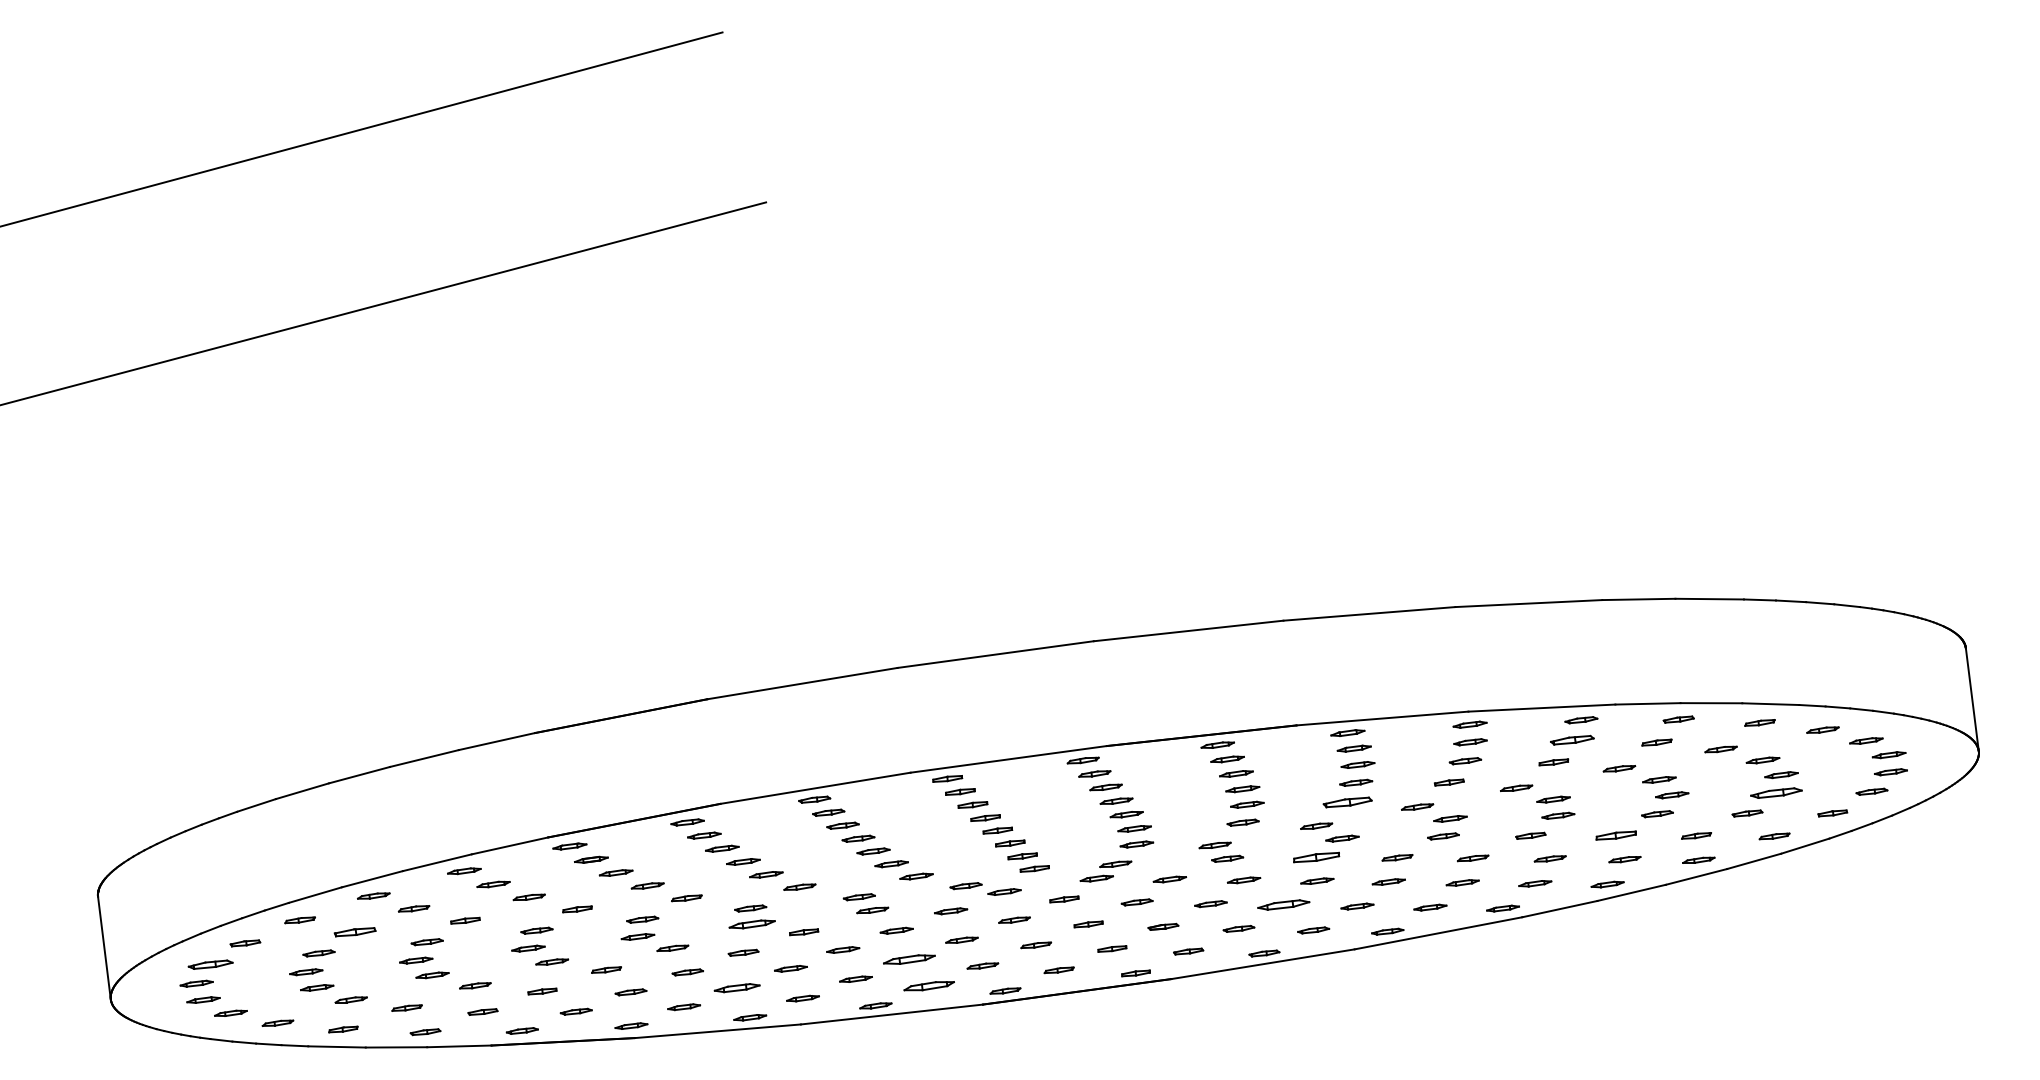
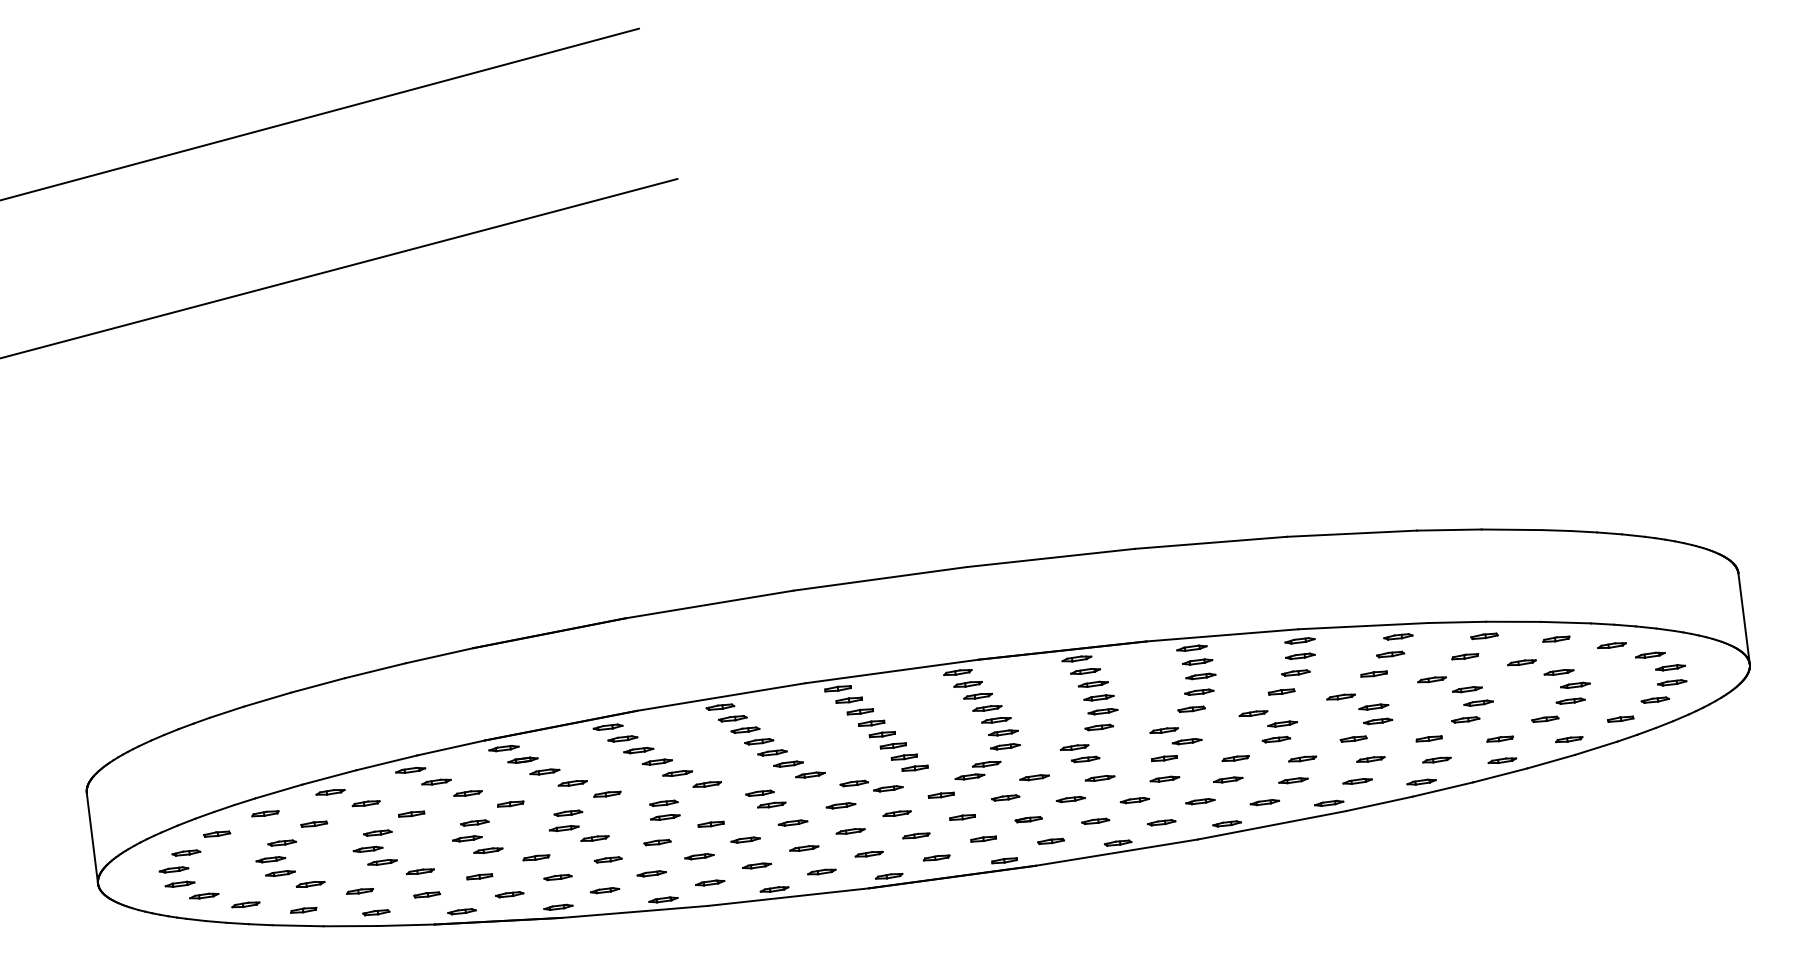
part: (1572, 740) -> (1390, 654), size x0.71
part: (1776, 792) -> (1570, 700), size x0.62
part: (1347, 801) -> (1191, 708), size x0.62
part: (1615, 835) -> (1428, 738), size x0.71
part: (1316, 857) -> (1164, 758), size x0.62
part: (1282, 905) -> (1134, 800), size x0.62
part: (752, 924) -> (665, 817), size x0.71
part: (355, 931) -> (314, 823), size x0.71
part: (909, 959) -> (804, 848), size x0.62
part: (210, 964) -> (186, 852), size x0.71
part: (928, 985) -> (821, 871), size x0.62
part: (736, 987) -> (651, 873), size x0.71

